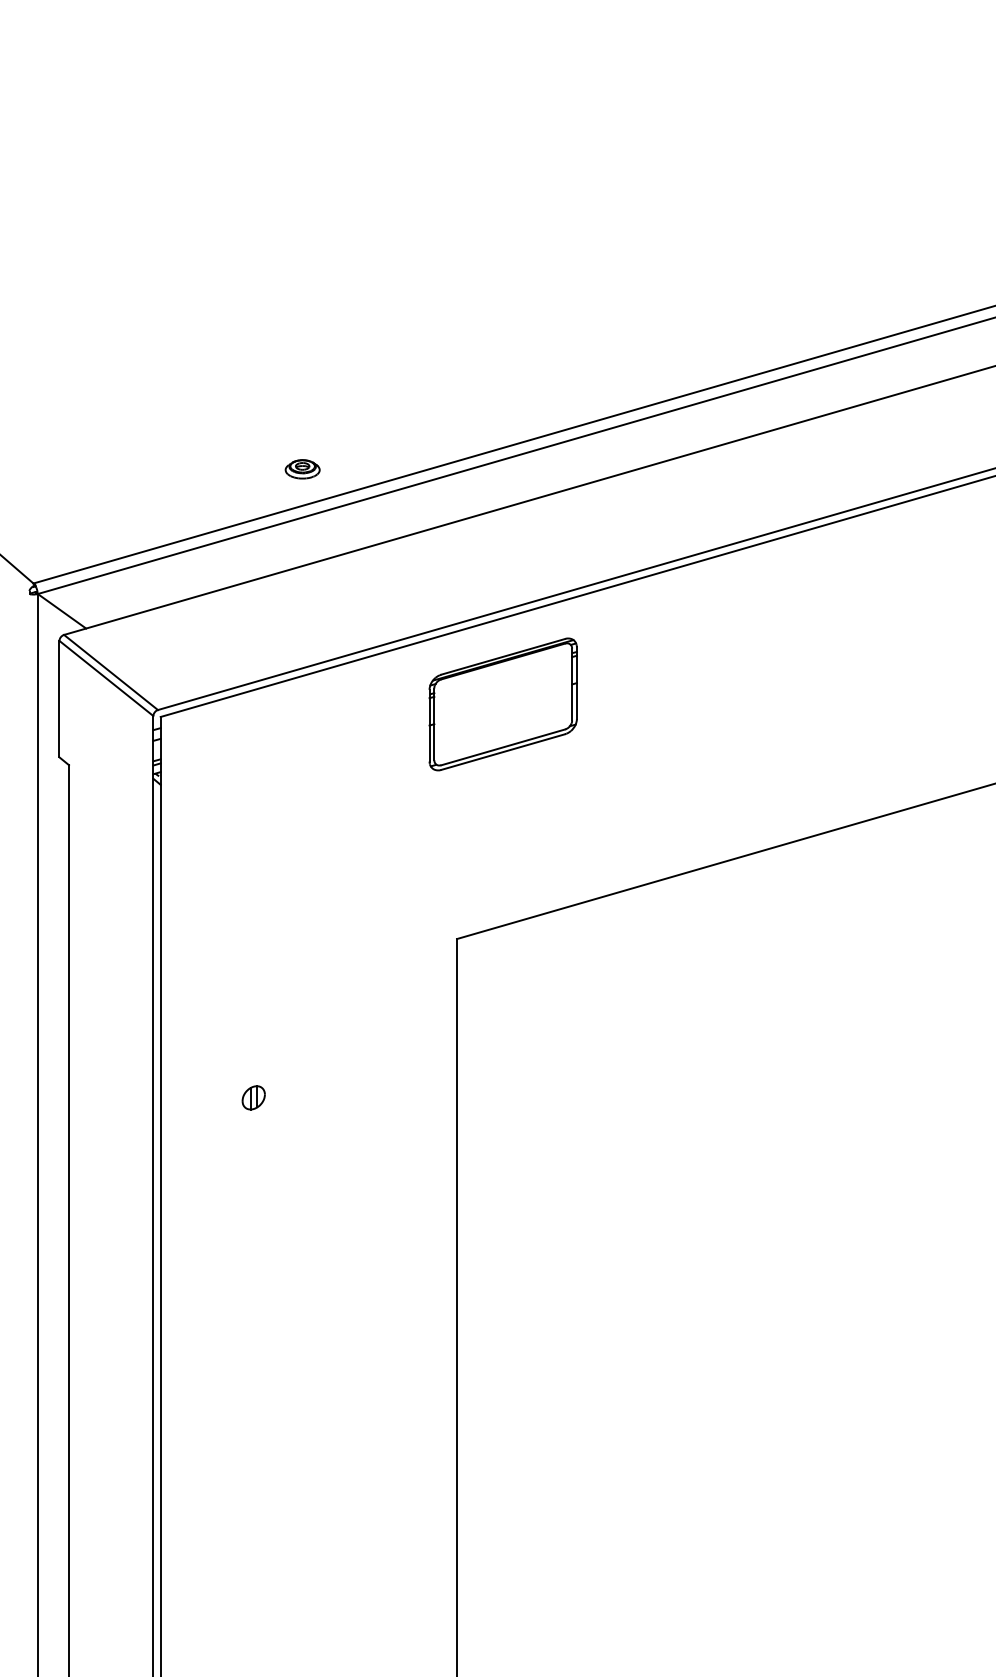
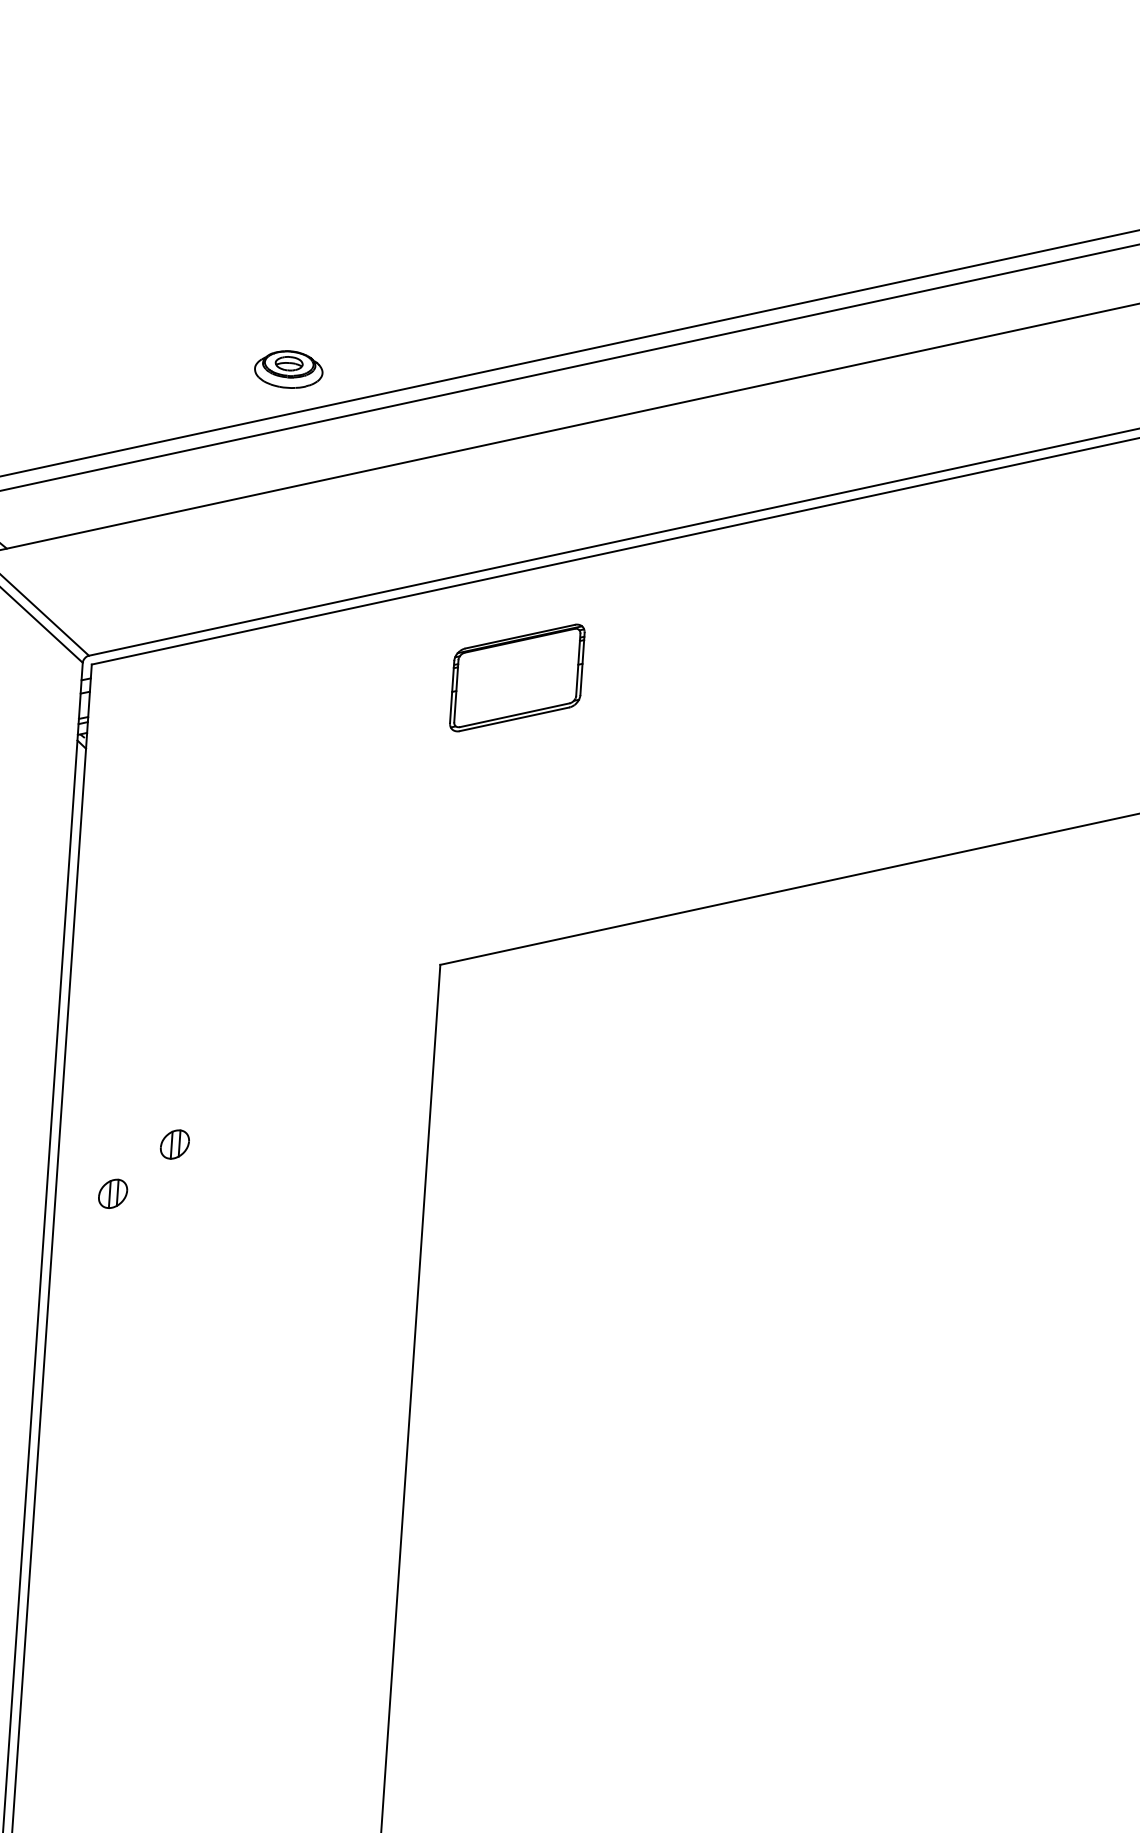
part: (302, 469) -> (288, 369), size x1.6
part: (502, 704) -> (516, 677), size x0.7
part: (206, 1140) -> (112, 1193), added

